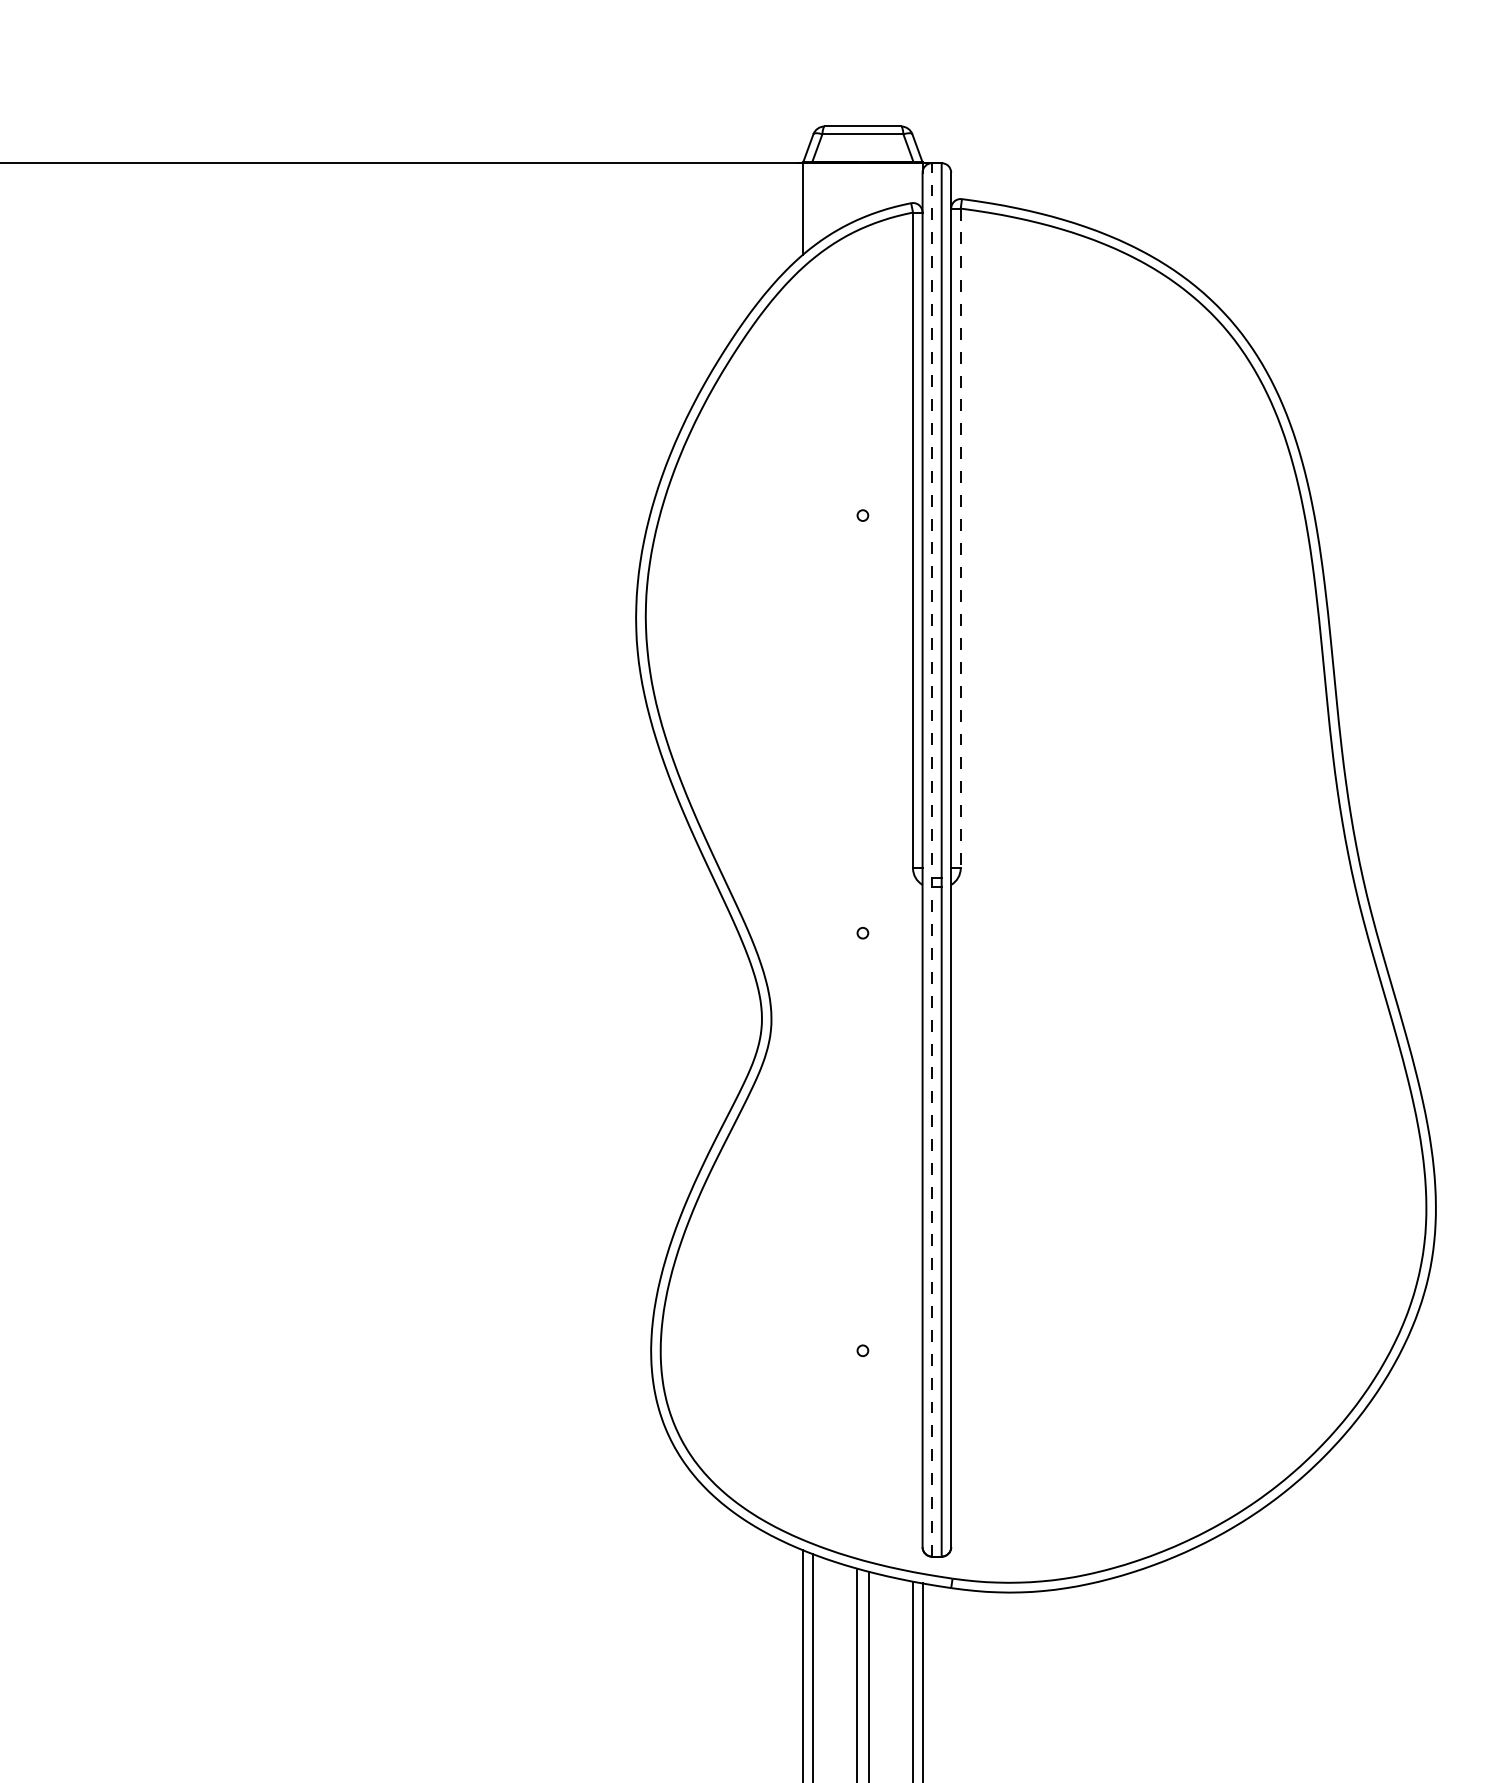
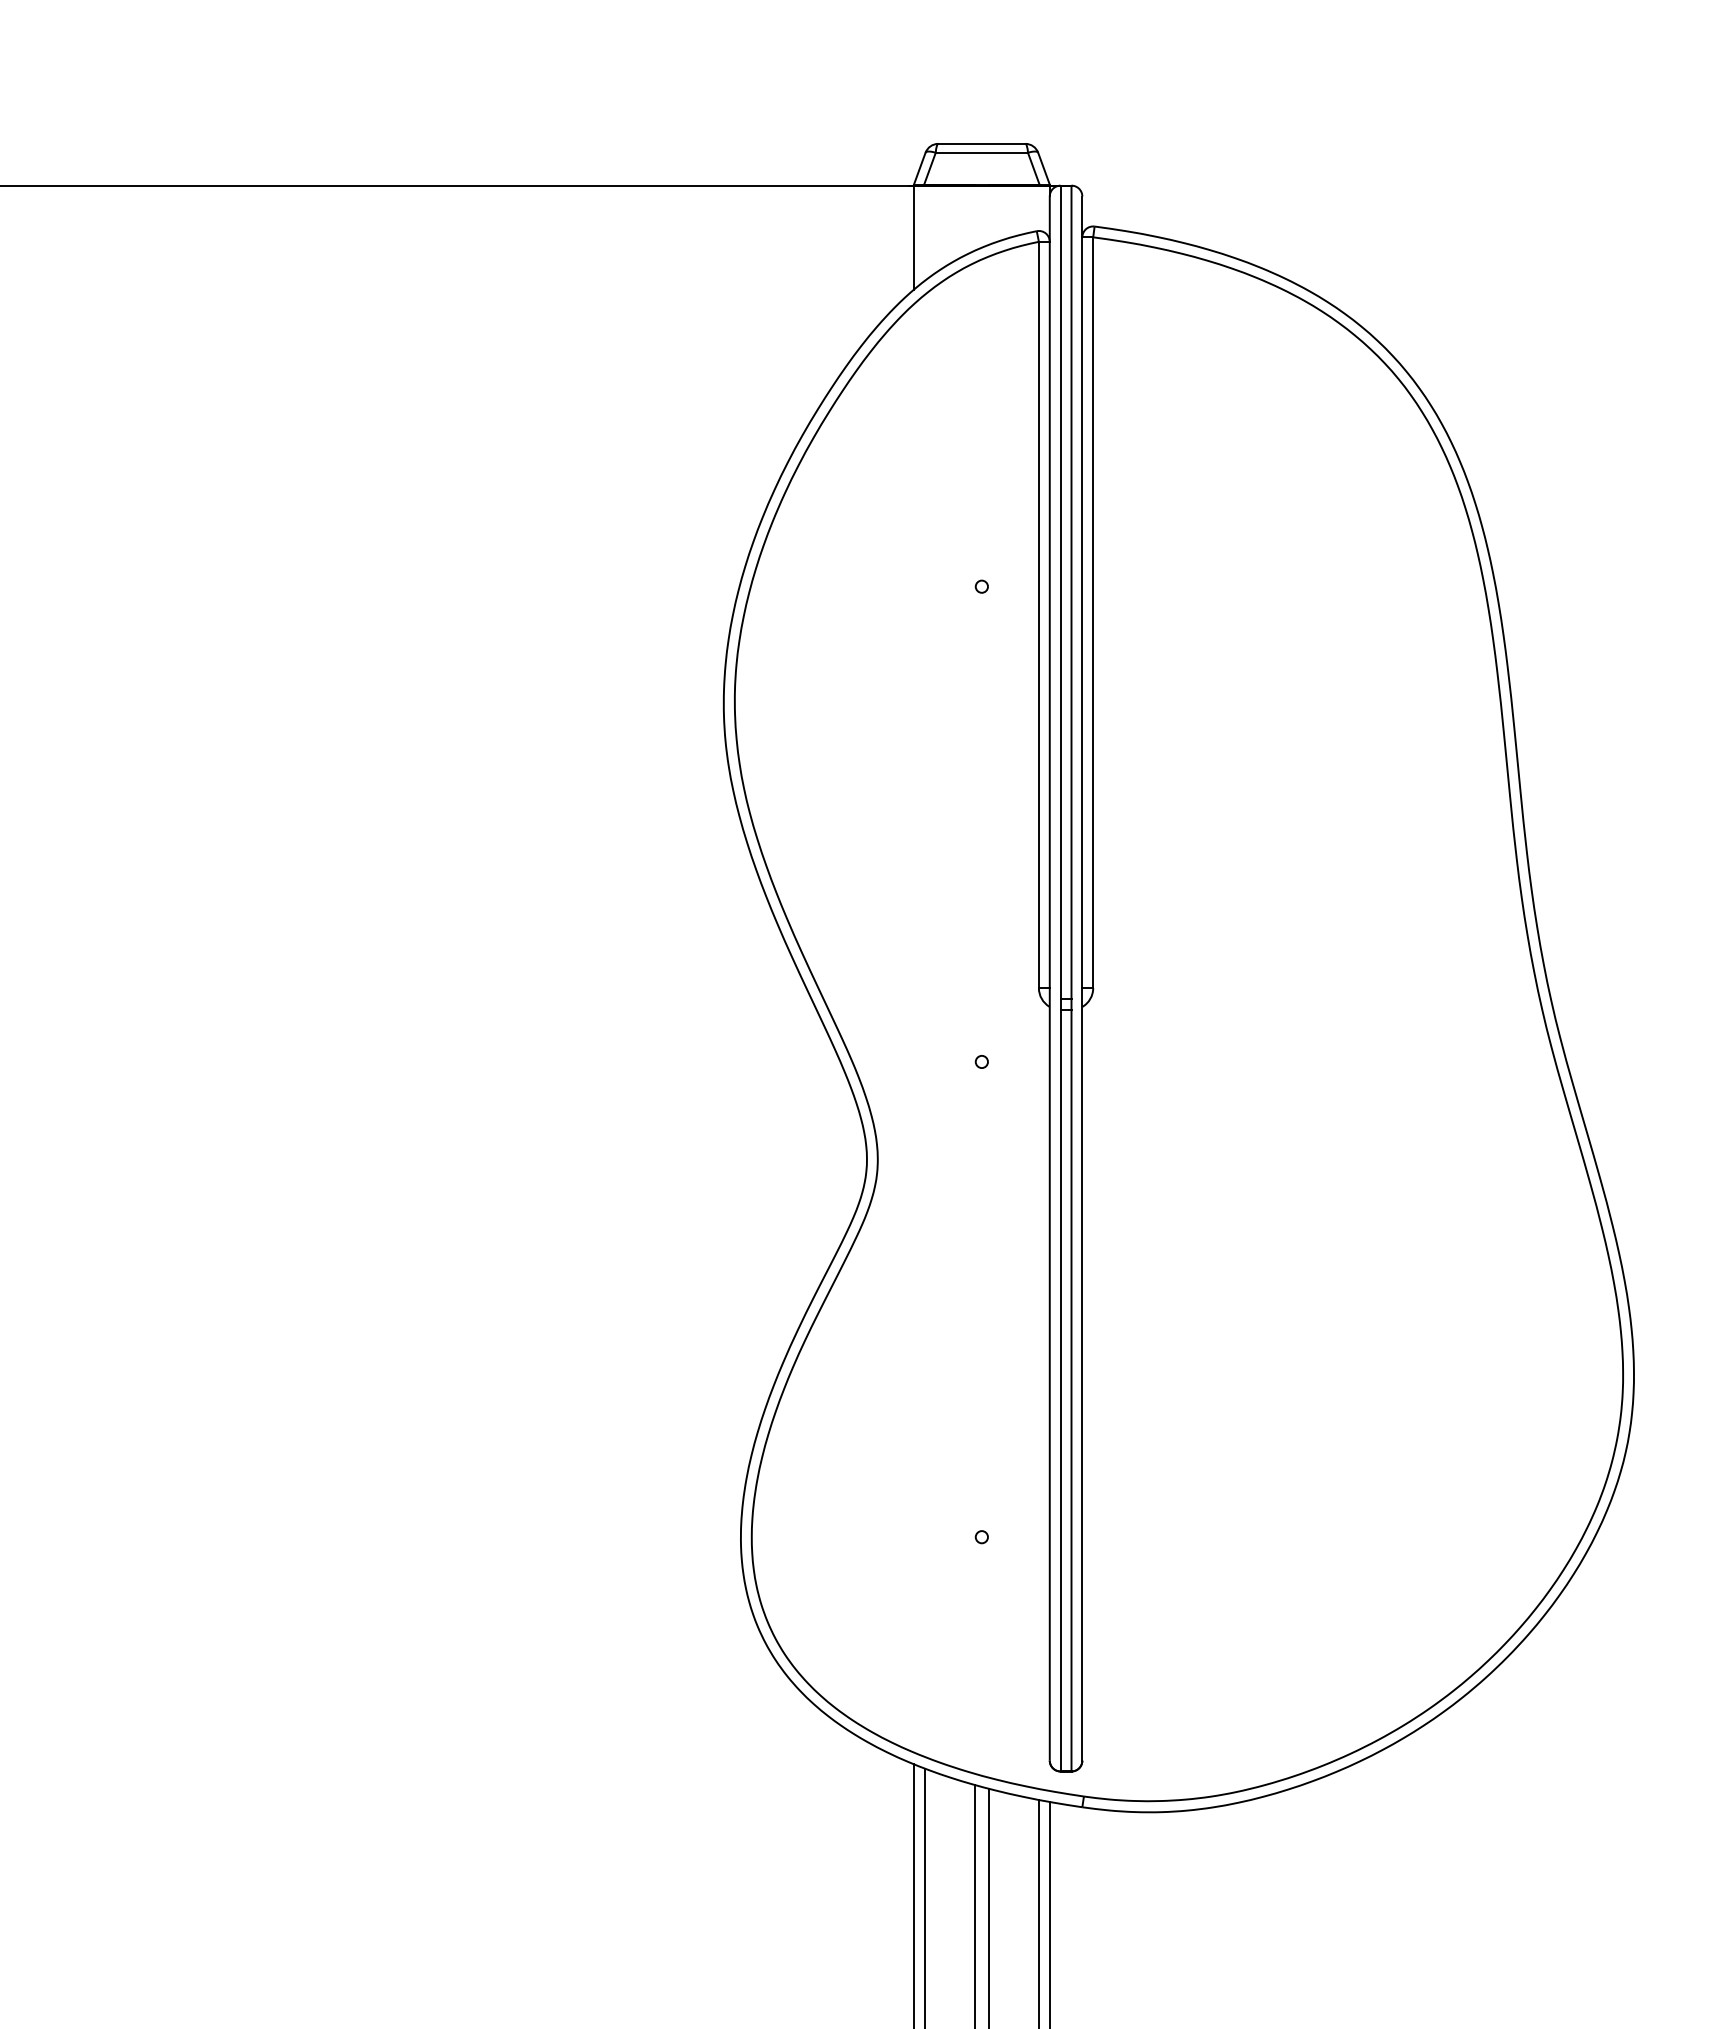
line: (960, 539) -> (1093, 613), dashed -> solid
line: (931, 859) -> (1060, 978), dashed -> solid

